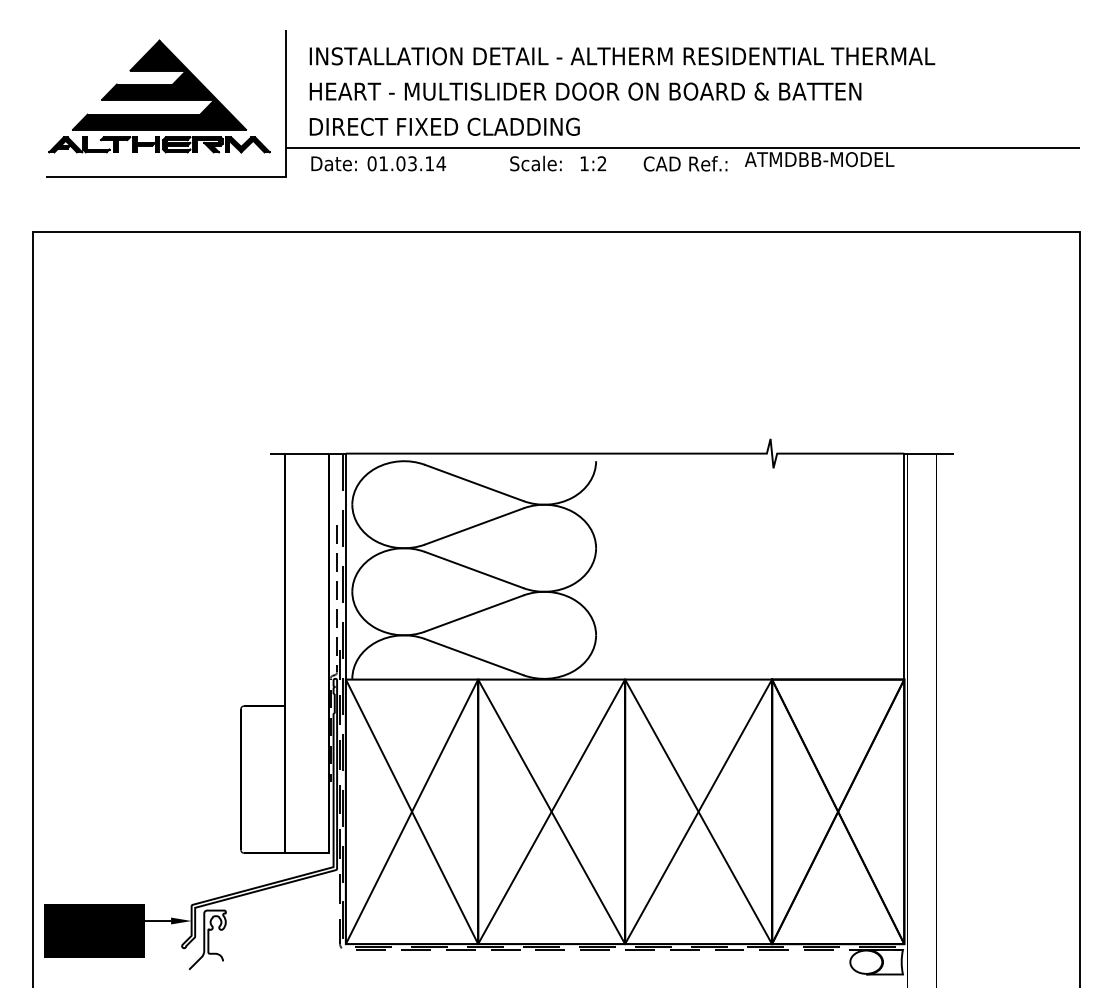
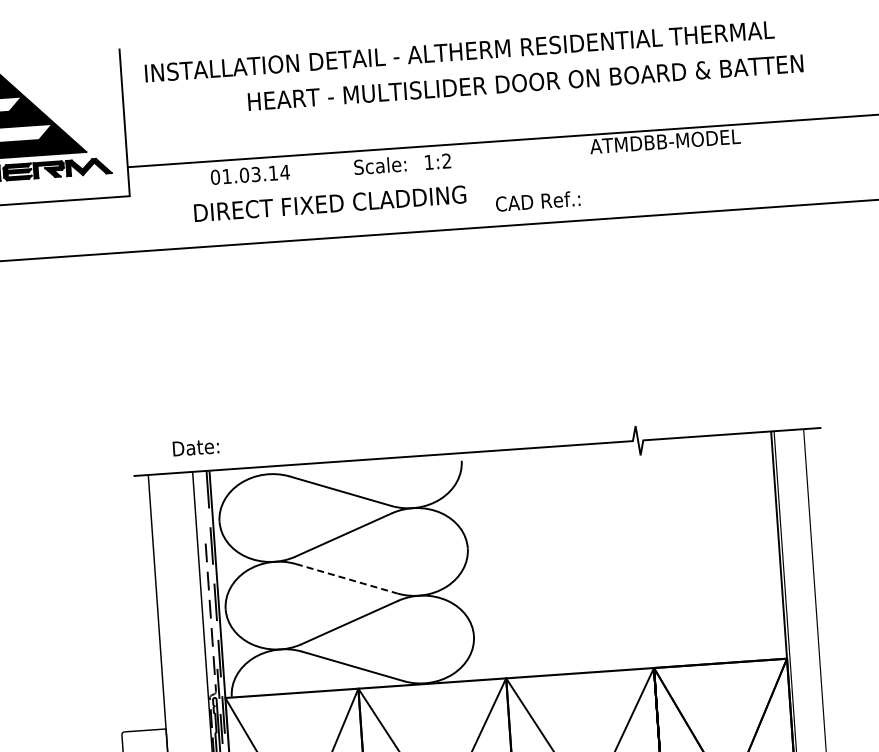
text: (585, 91) -> (525, 82), moved
text: (444, 126) -> (329, 203), moved
text: (333, 163) -> (195, 447), moved
text: (685, 163) -> (537, 201), moved
line: (474, 570) -> (347, 579), solid -> dashed

